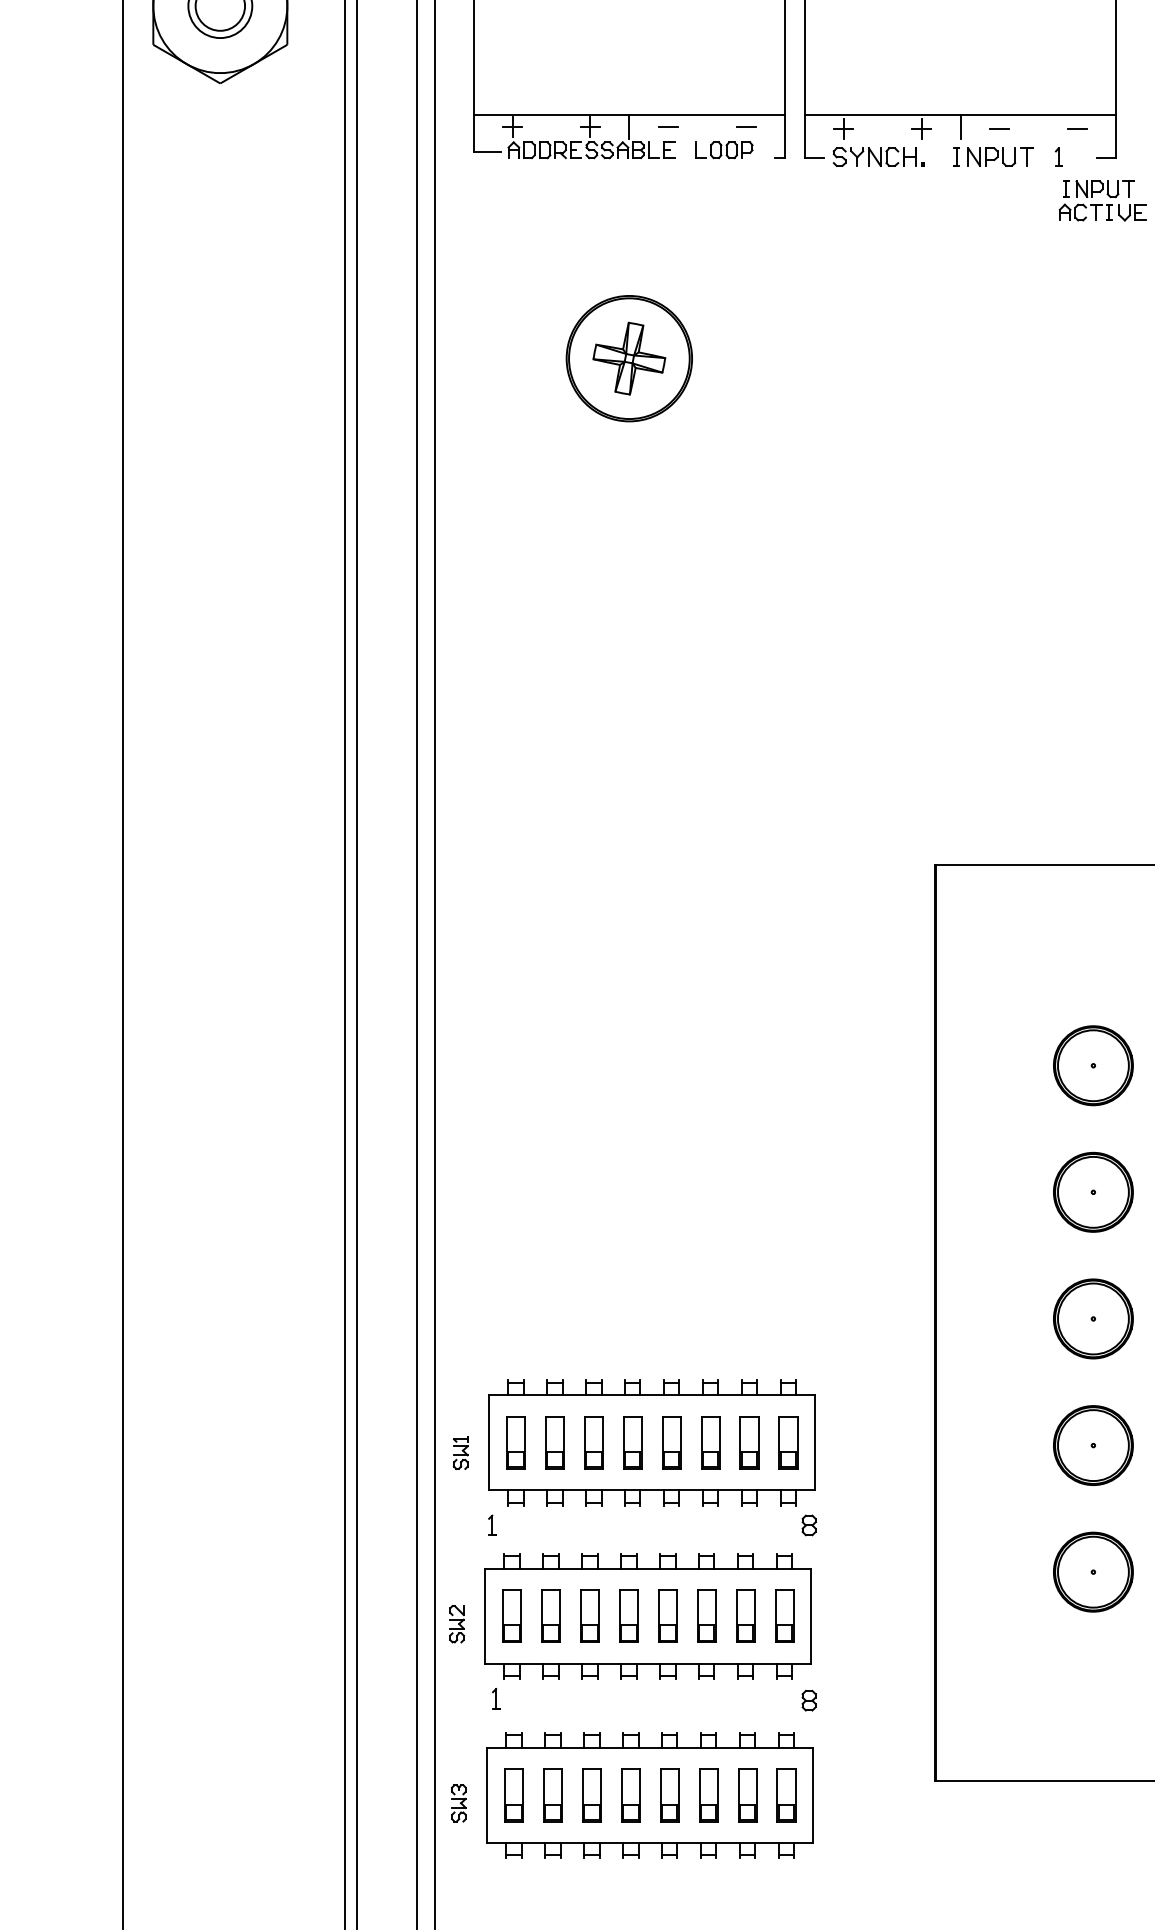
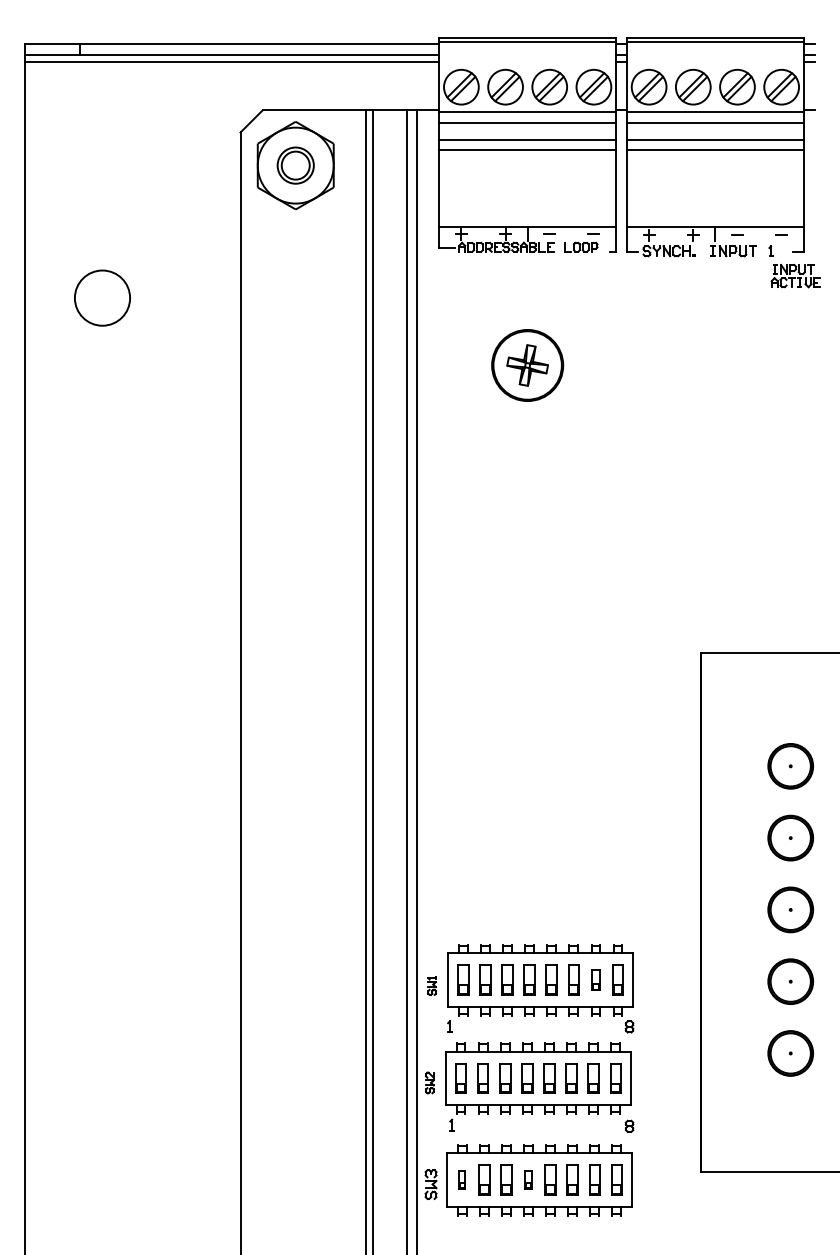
part: (749, 1441) -> (595, 979), size x0.7
part: (512, 1794) -> (461, 1179), size x0.6
part: (630, 1794) -> (528, 1179), size x0.6
part: (457, 1803) -> (430, 1184), size x1.4

